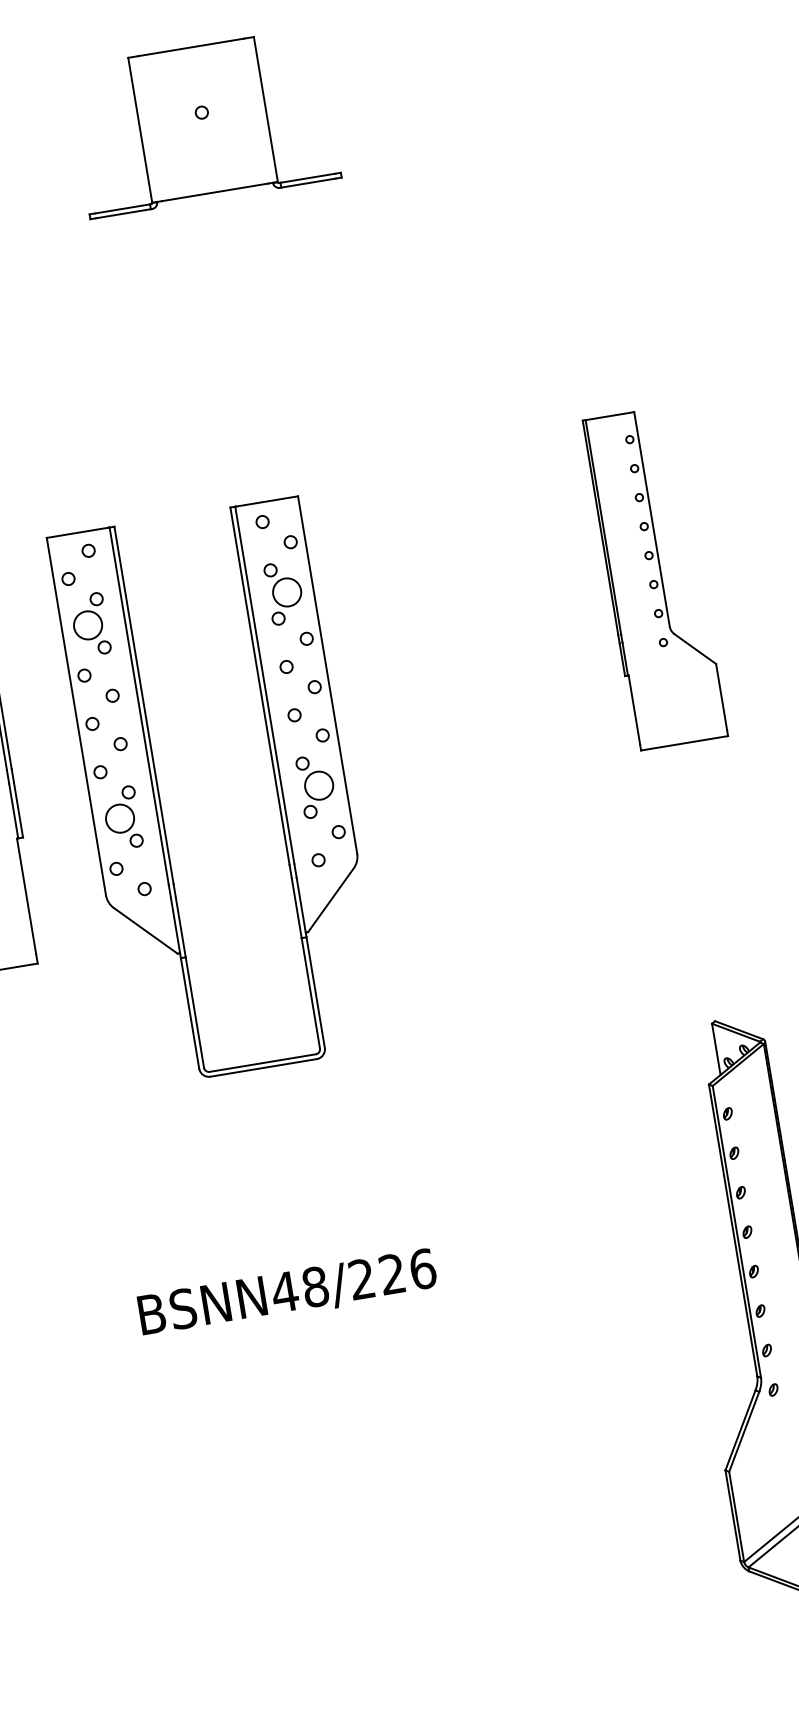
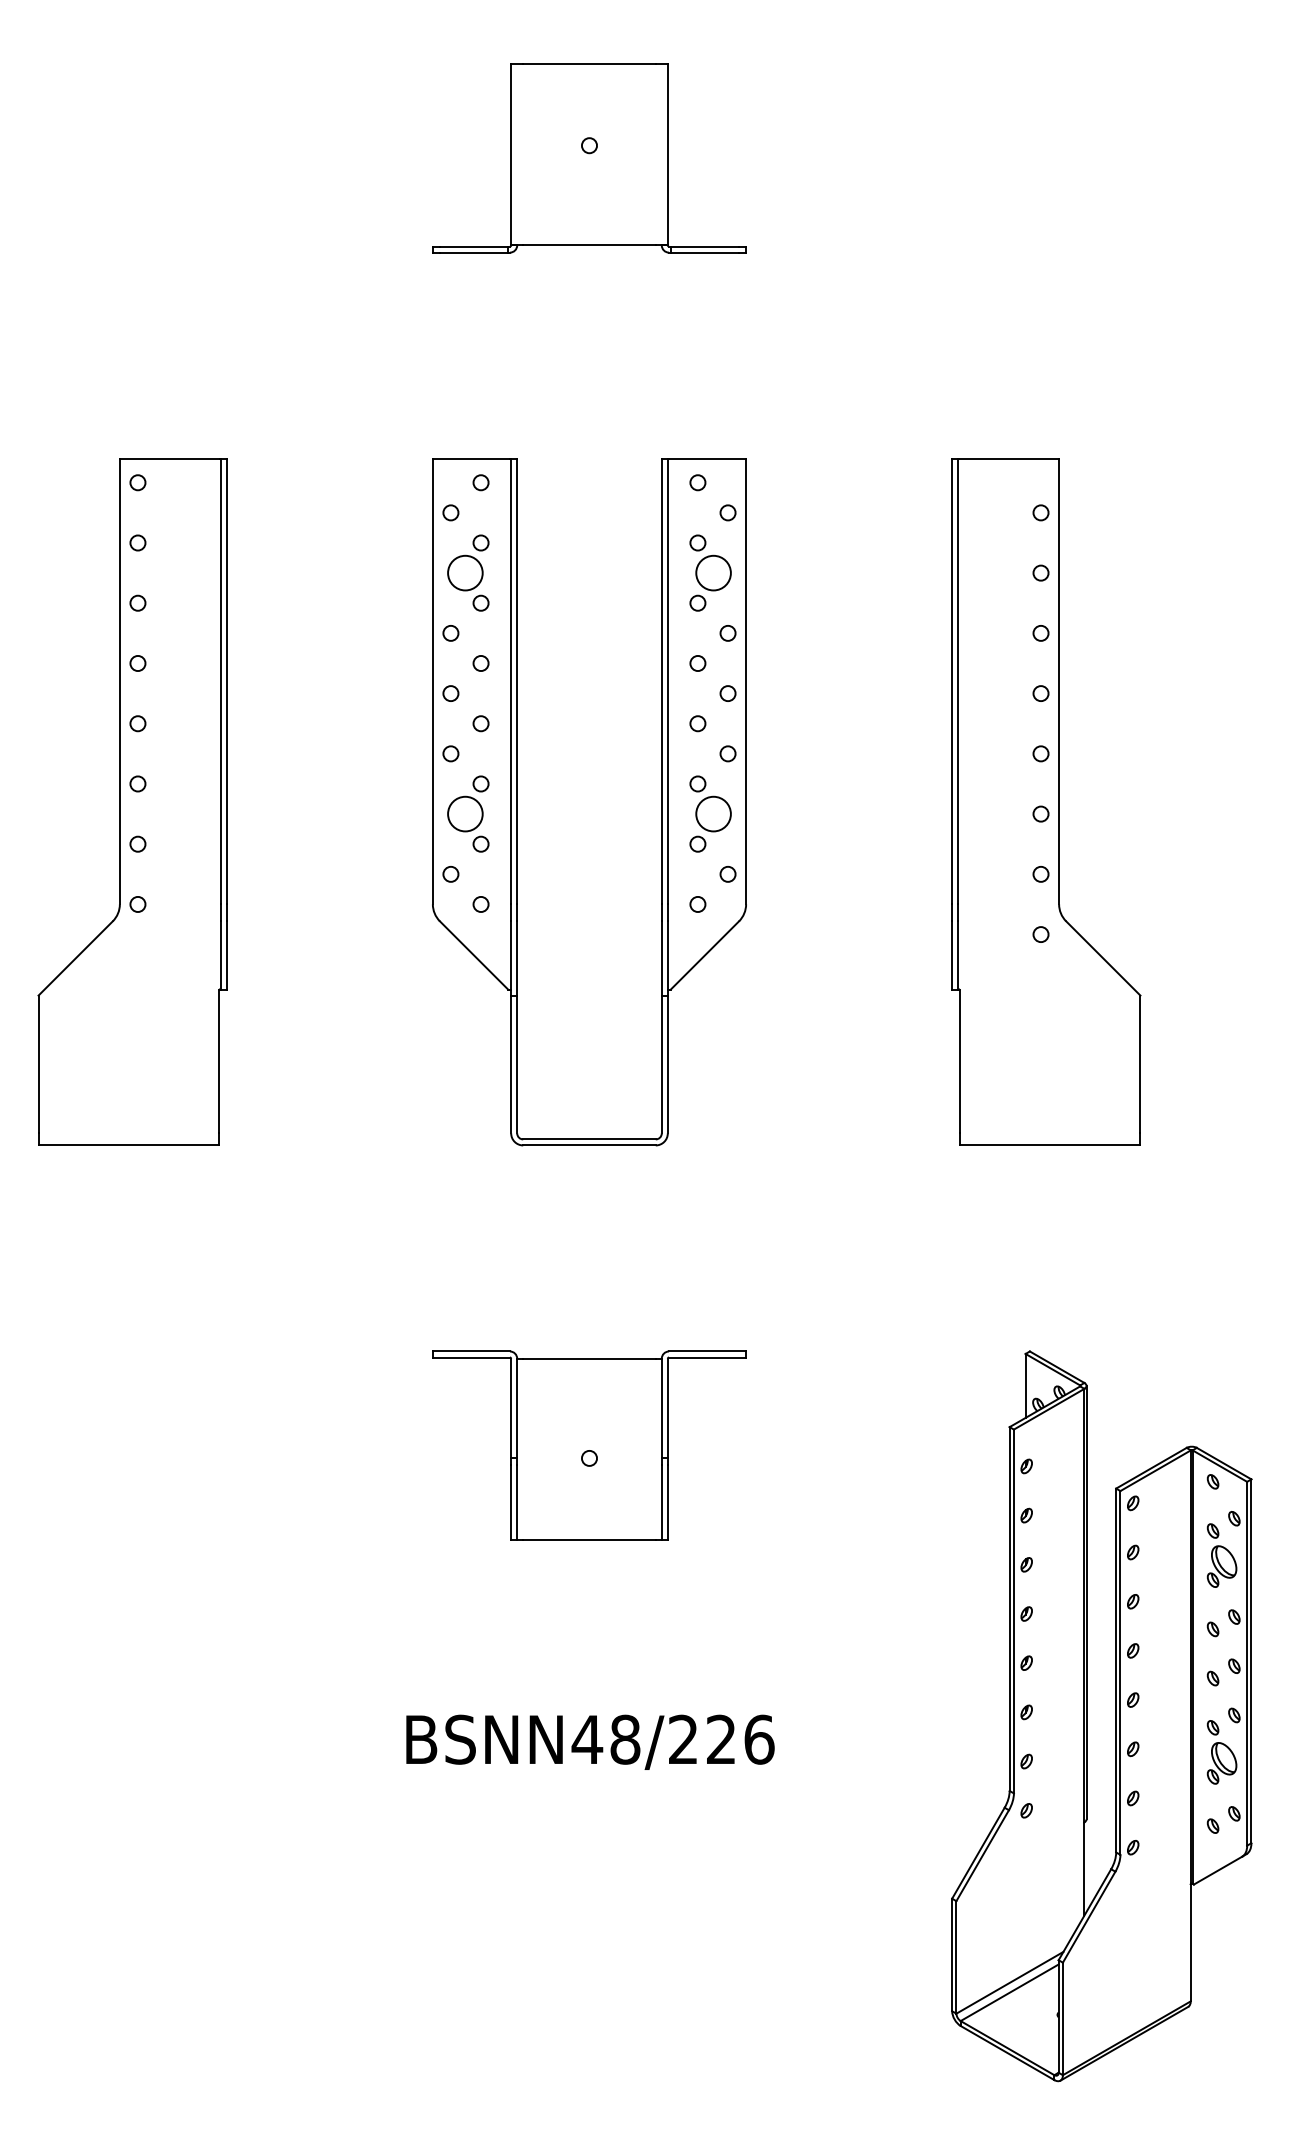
part: (655, 577) -> (1046, 801), size x1.67
part: (160, 802) -> (517, 802), moved
part: (374, 1155) -> (589, 1445), added
text: (287, 1293) -> (590, 1741), moved

